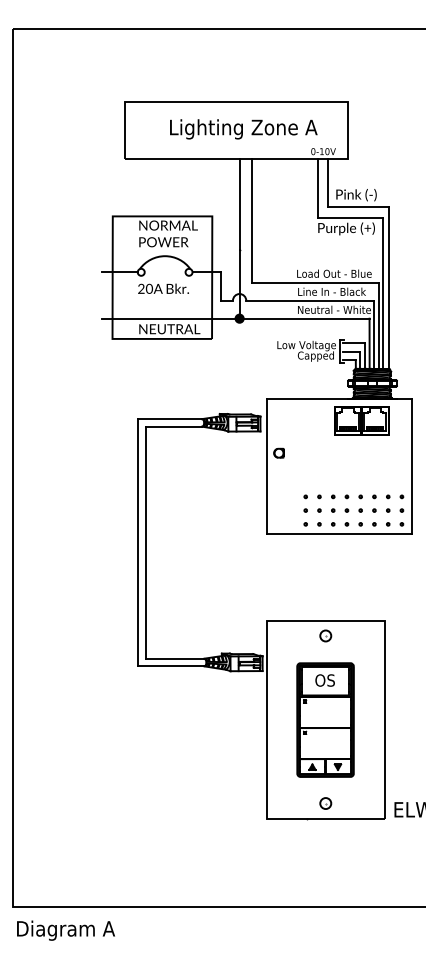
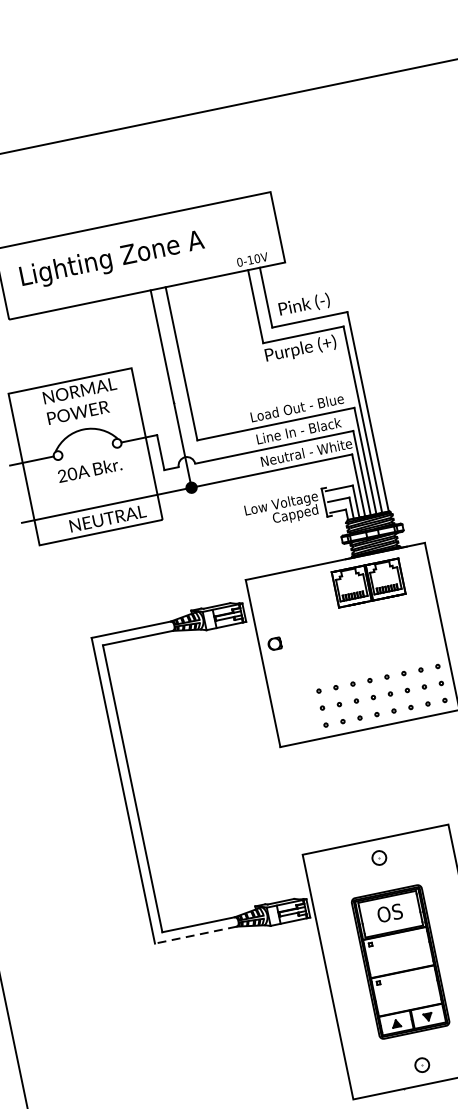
text: (243, 129) -> (112, 260), moved
line: (170, 666) -> (195, 935), solid -> dashed

